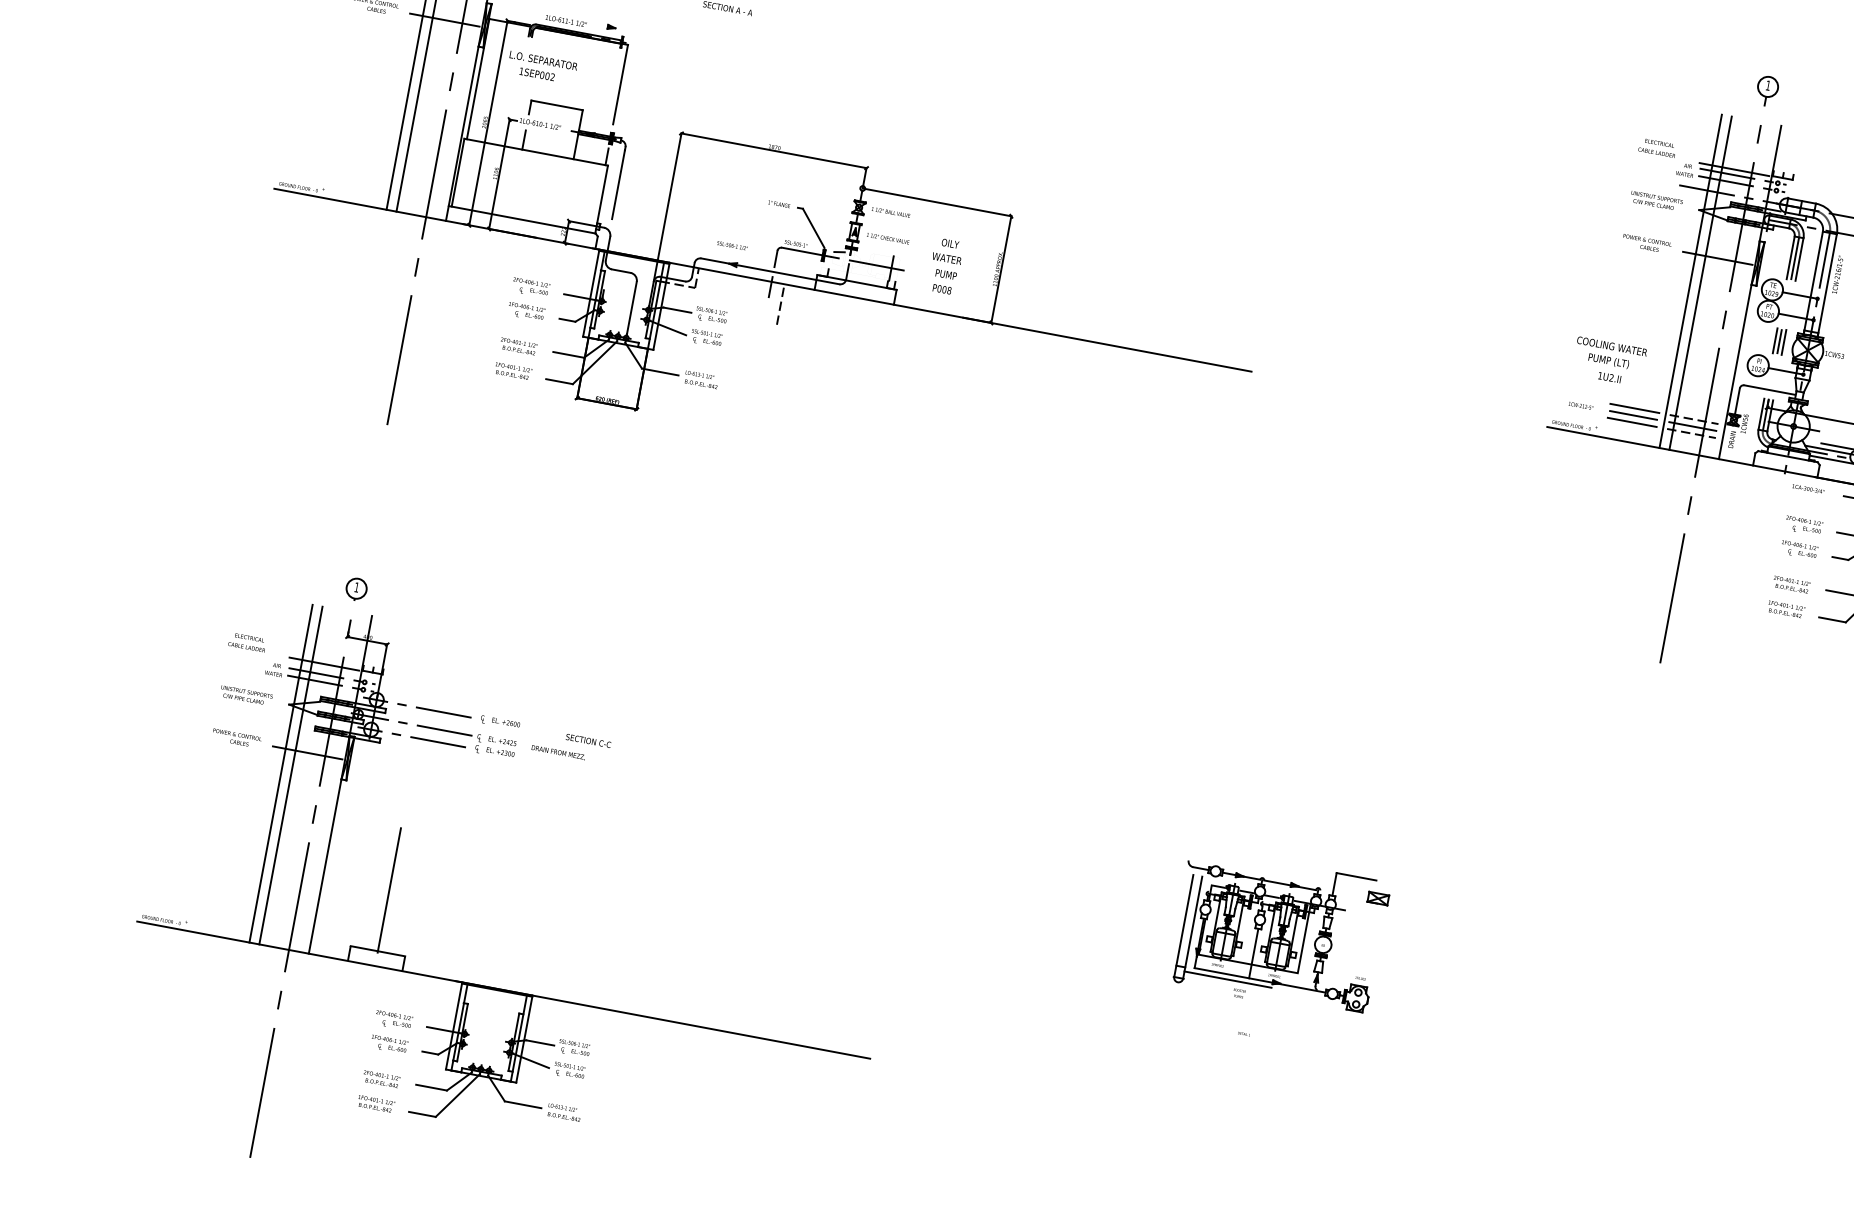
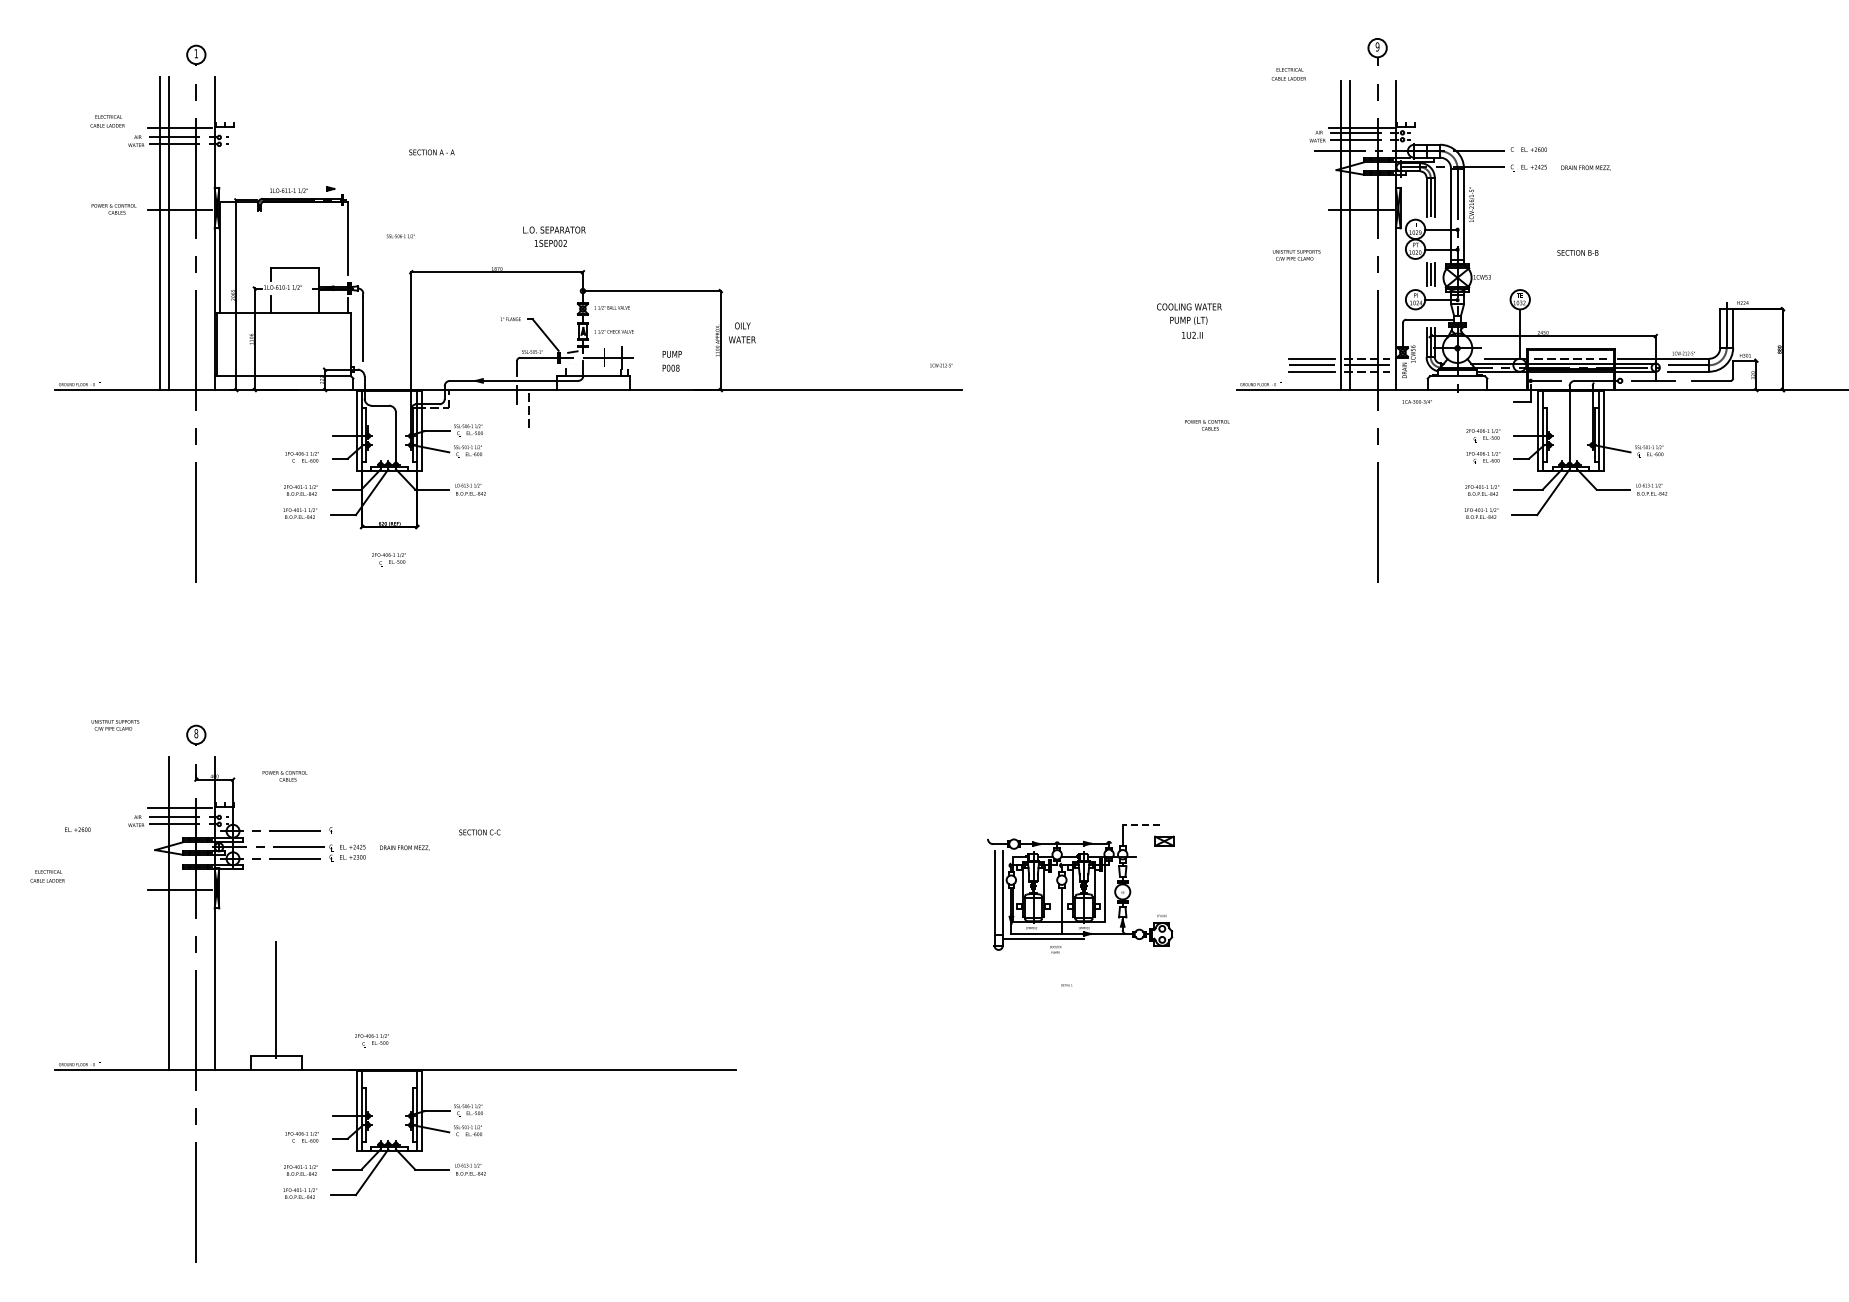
text: (542, 67) -> (554, 236), moved
text: (1768, 85) -> (1377, 46), 1 -> 9
text: (1657, 148) -> (1288, 74), moved
text: (1656, 201) -> (1296, 255), moved
text: (1647, 244) -> (1207, 425), moved
text: (732, 245) -> (400, 236), moved
text: (948, 250) -> (742, 332), moved
text: (530, 287) -> (388, 559), moved
text: (1609, 361) -> (1189, 320), moved
text: (1581, 405) -> (941, 365), moved
text: (1807, 488) -> (1416, 401), moved
text: (357, 587) -> (196, 733), 1 -> 8
text: (247, 642) -> (47, 876), moved
text: (246, 695) -> (115, 725), moved
text: (505, 722) -> (77, 829), moved
text: (236, 738) -> (284, 776), moved
text: (588, 740) -> (479, 832), moved
line: (280, 773) -> (159, 913), removed
line: (1355, 876) -> (1140, 825), solid -> dashed
text: (393, 1020) -> (371, 1040), moved

